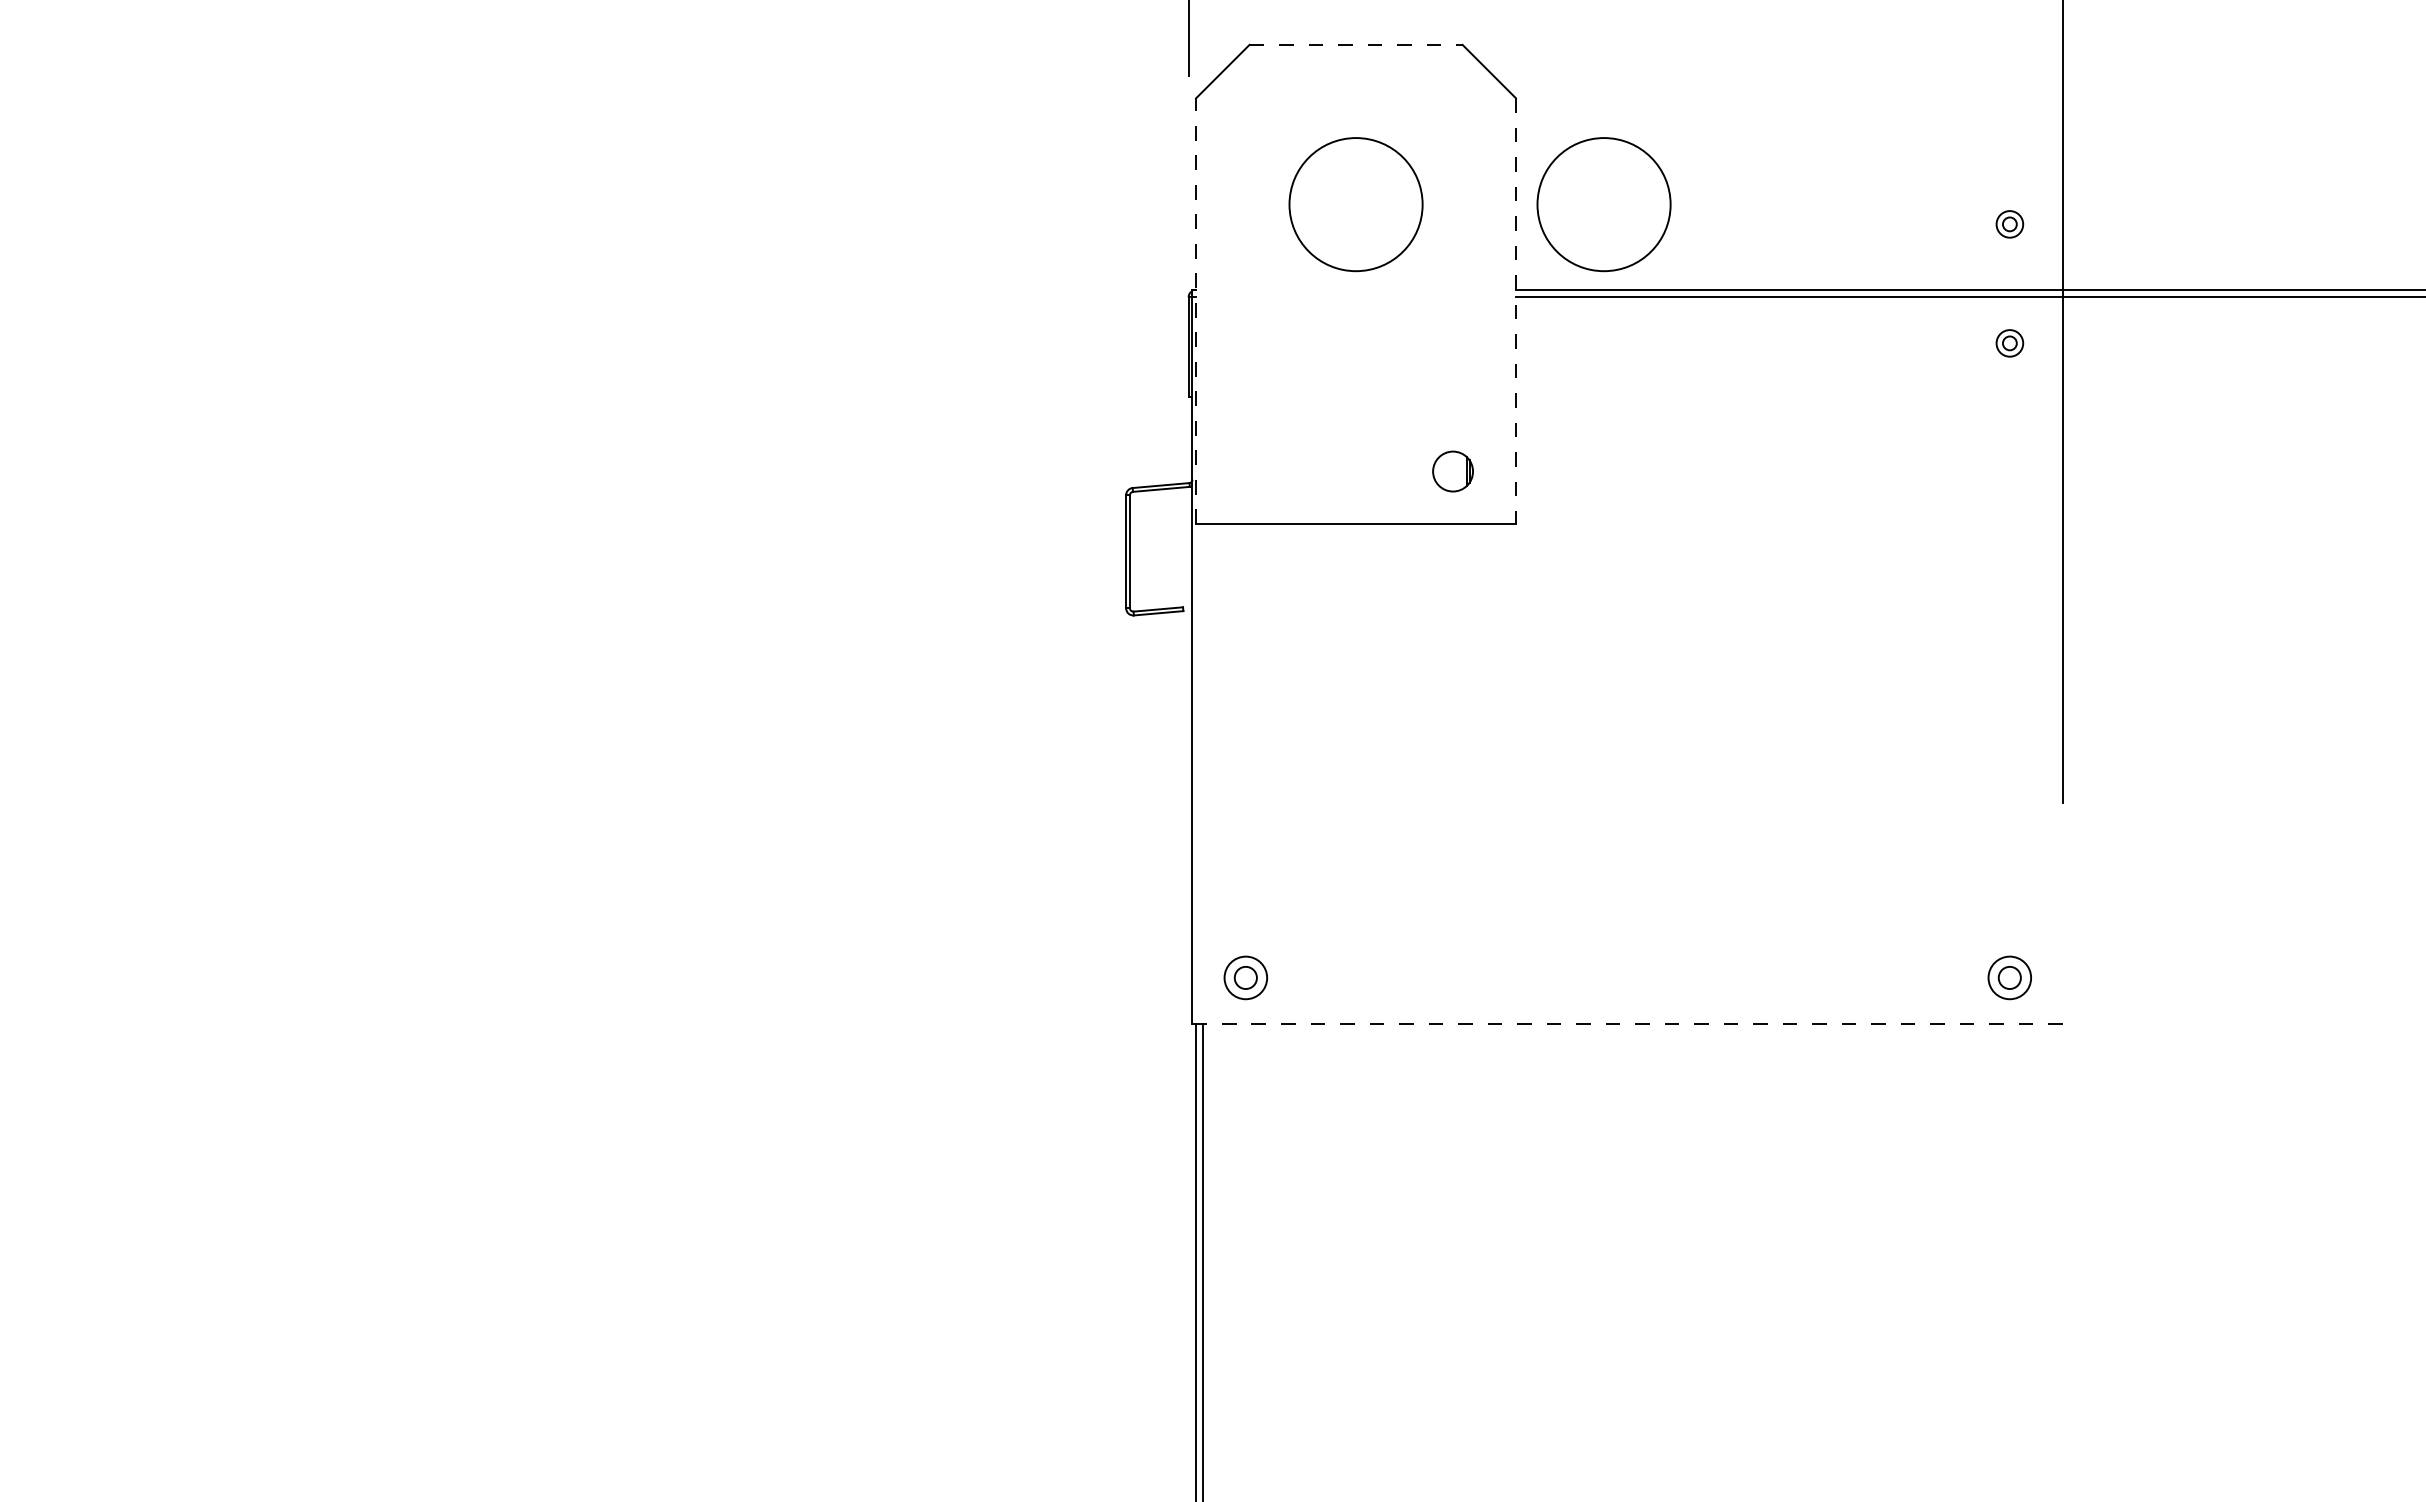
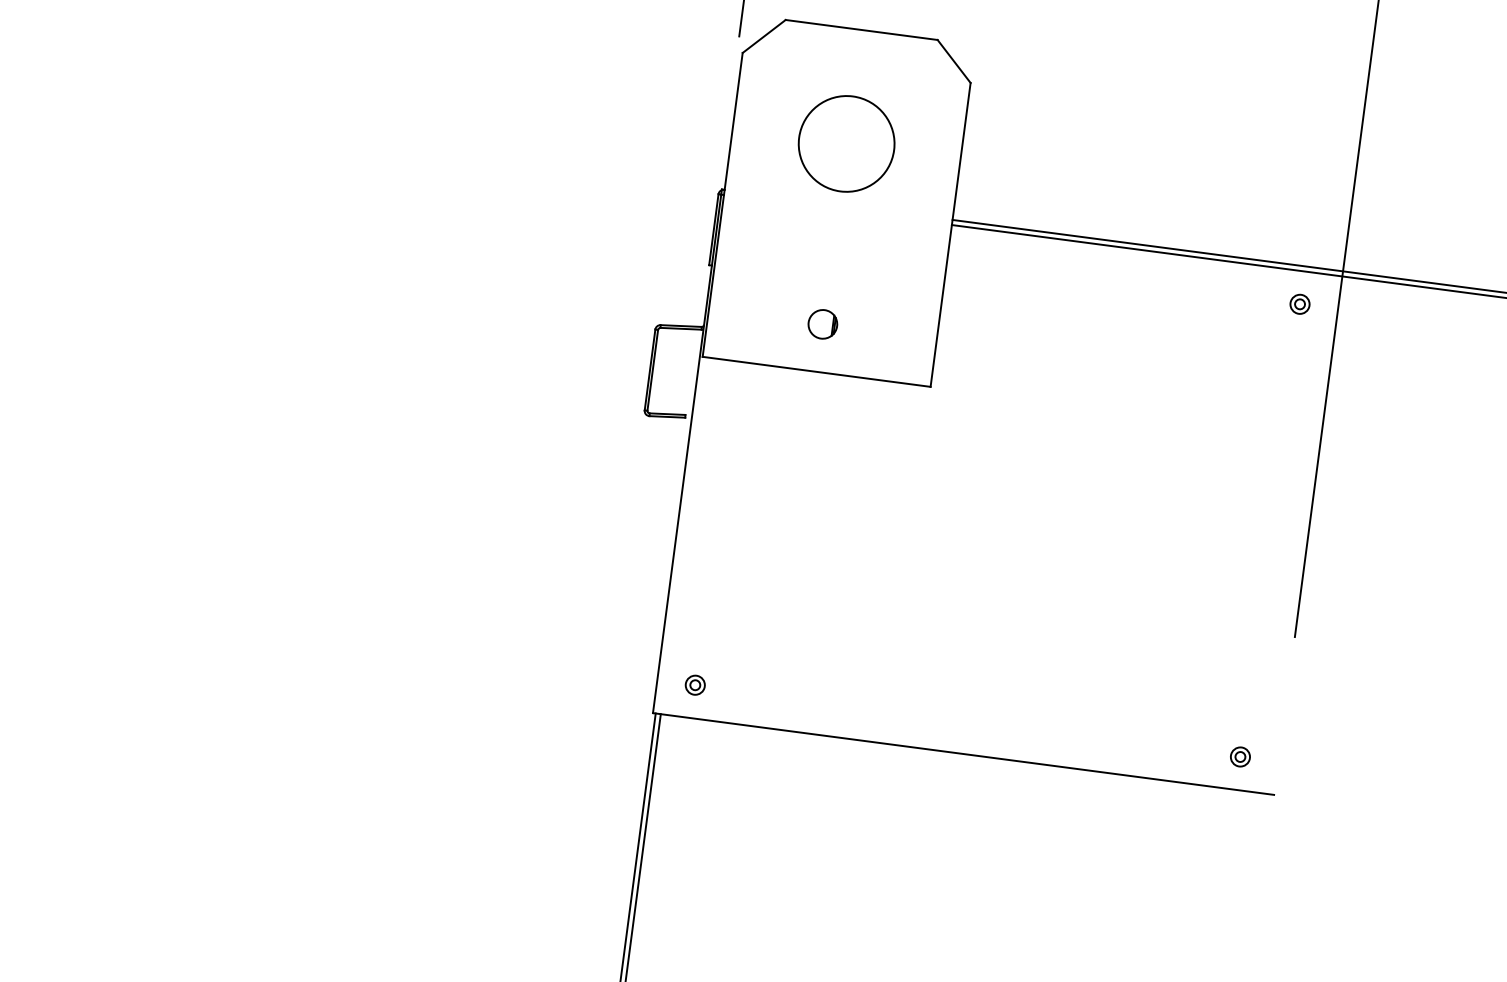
line: (1356, 44) -> (862, 29), dashed -> solid
circle: (1603, 204) -> (1023, 167), removed
part: (2009, 224) -> (1310, 219), removed
line: (1196, 310) -> (722, 204), dashed -> solid
line: (1515, 311) -> (950, 235), dashed -> solid
part: (1452, 471) -> (822, 324), moved
part: (1245, 977) -> (695, 684), size x0.62
part: (2009, 977) -> (1240, 756), size x0.62
line: (1628, 1024) -> (963, 754), dashed -> solid

